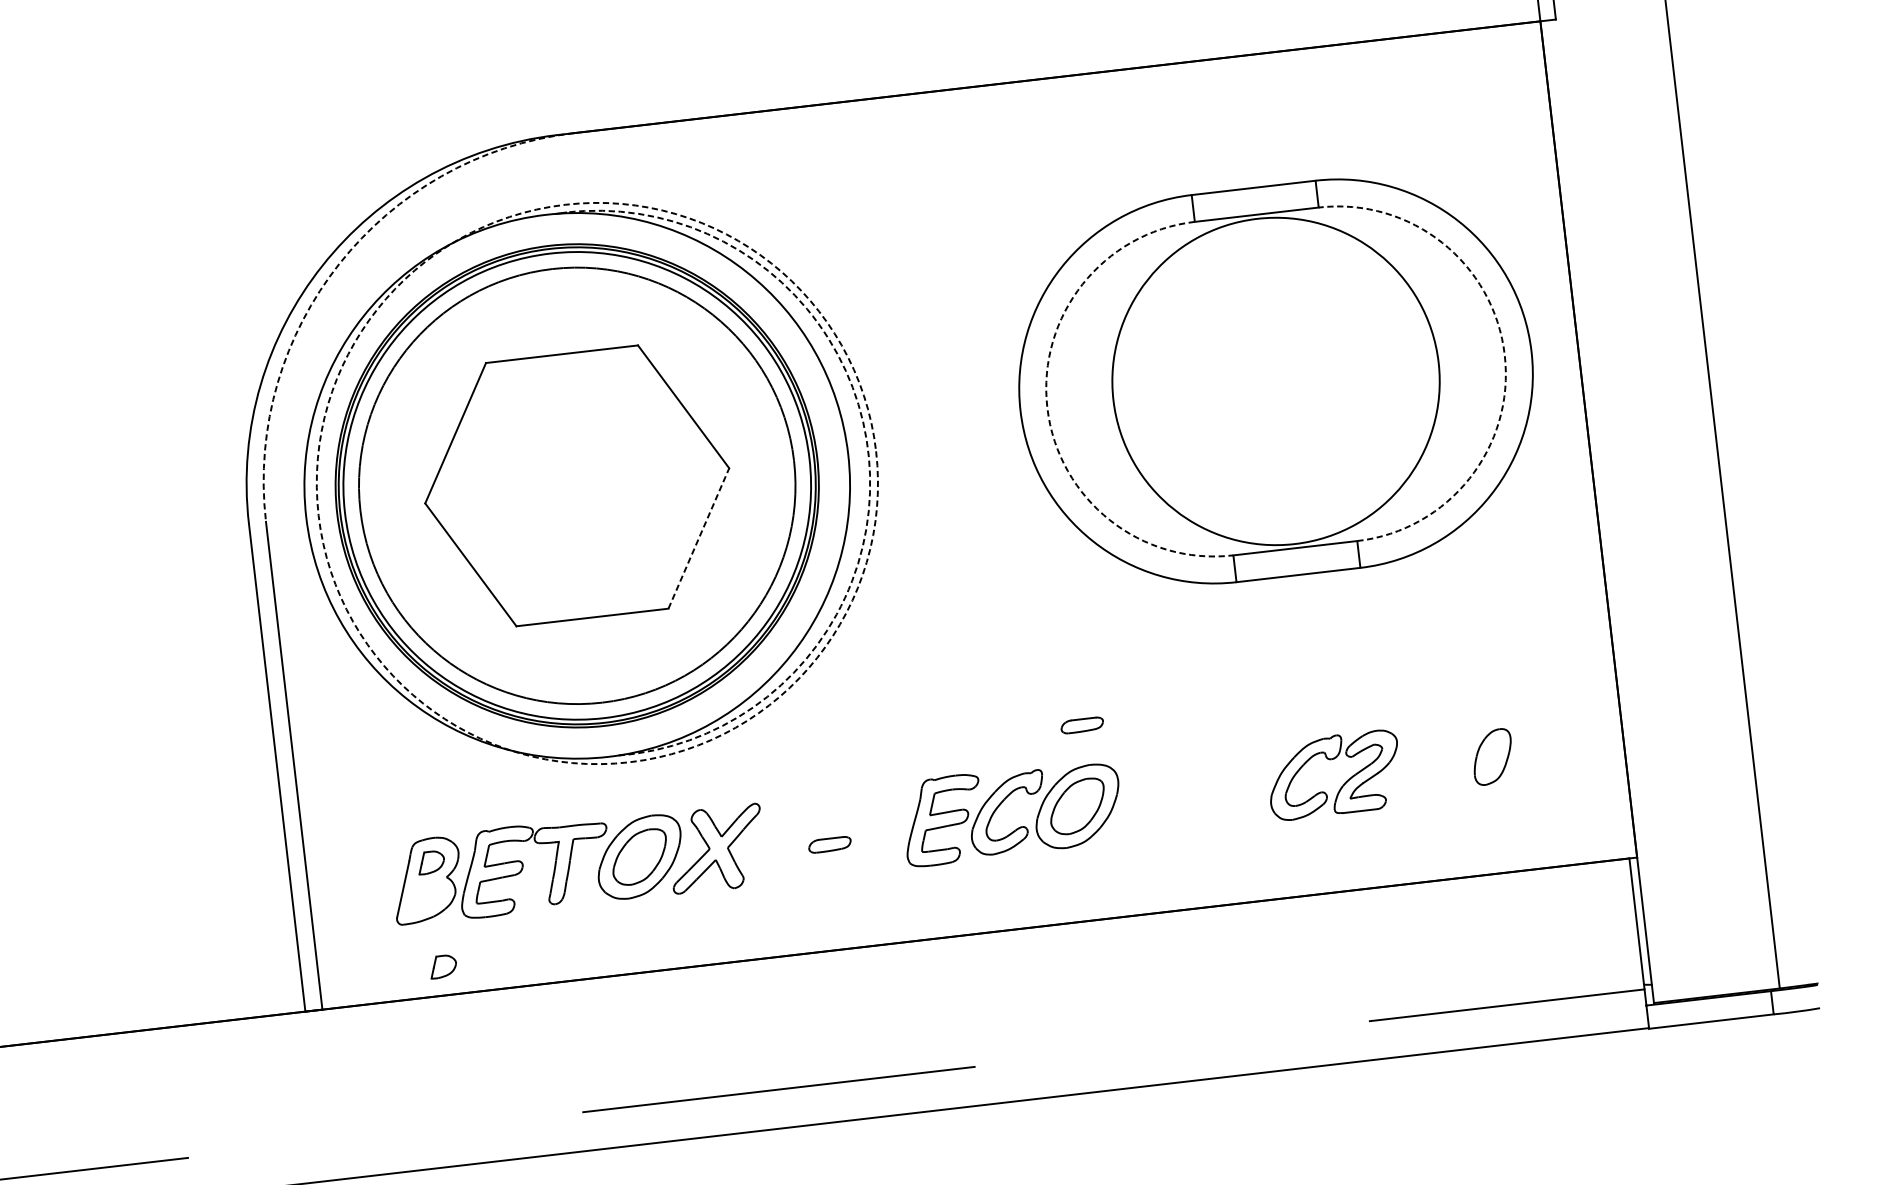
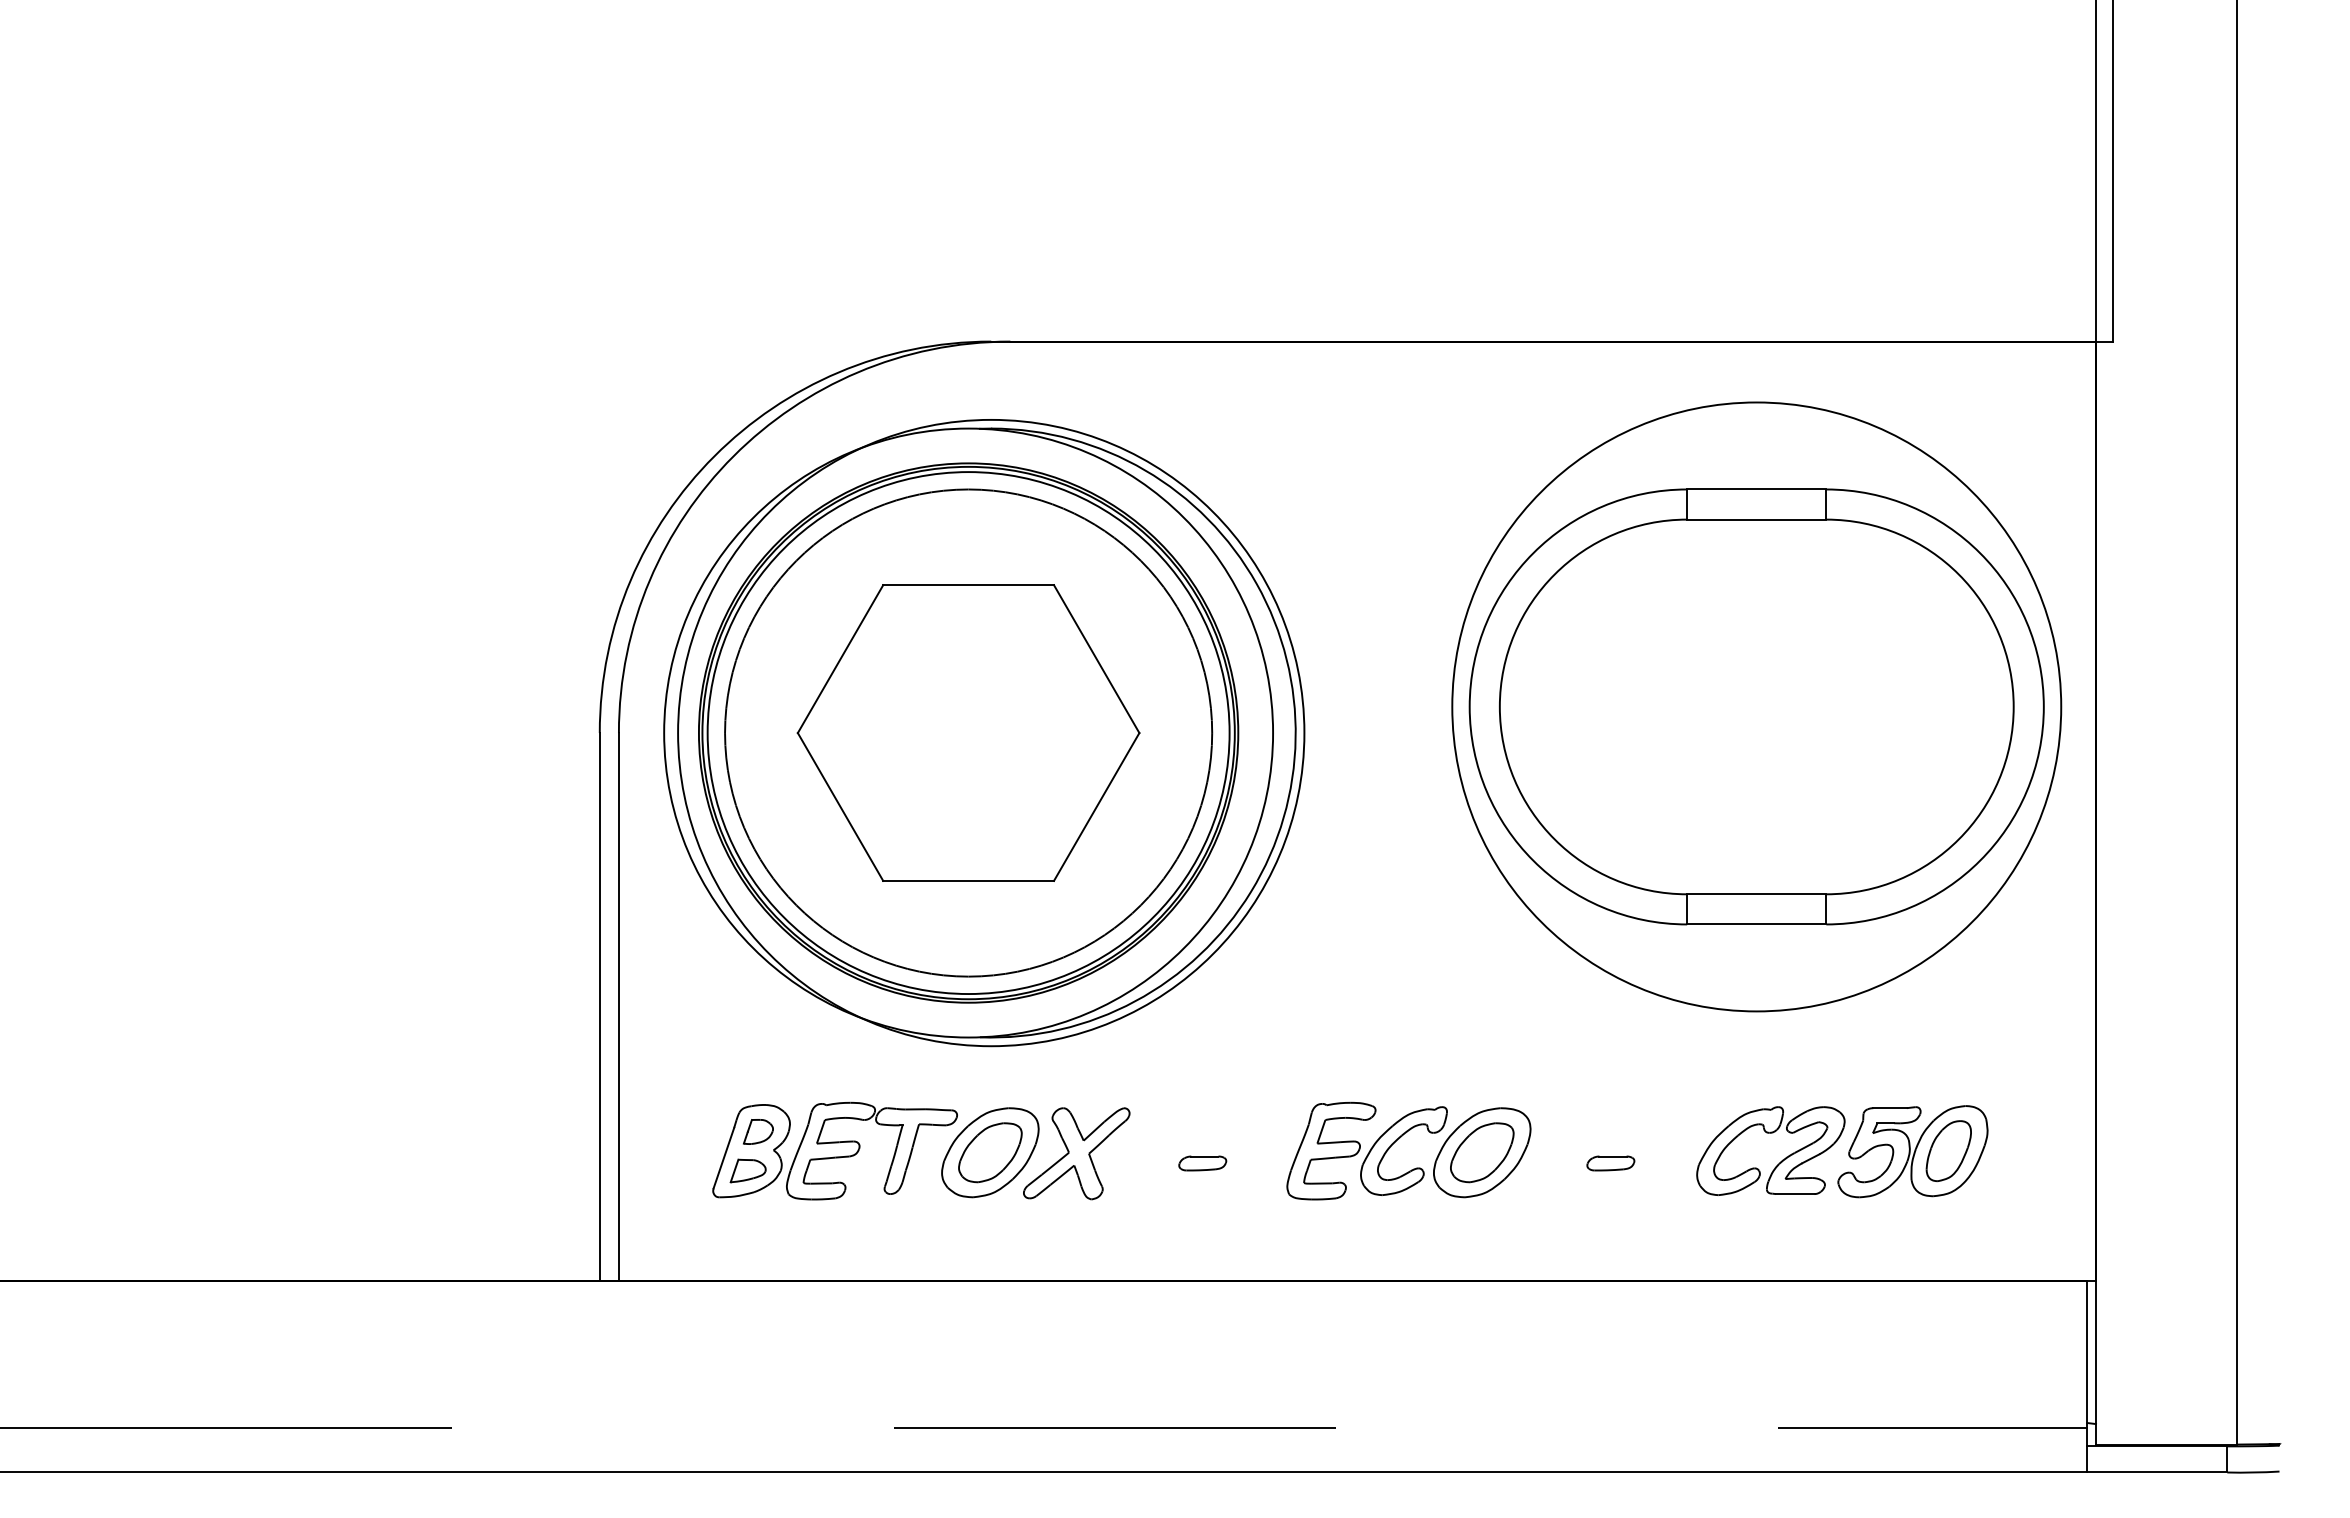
arc: (339, 263) -> (733, 456), dashed -> solid
arc: (1504, 354) -> (2013, 706), dashed -> solid
circle: (1275, 381) -> (1756, 706), size x1.67
arc: (1047, 407) -> (1499, 706), dashed -> solid
arc: (868, 457) -> (1295, 738), dashed -> solid
circle: (597, 483) -> (991, 732), dashed -> solid
line: (698, 538) -> (1096, 806), dashed -> solid
part: (1082, 725) -> (1610, 1163), moved
part: (1460, 761) -> (1912, 1151), added
part: (425, 897) -> (747, 1170), added
part: (443, 966) -> (758, 1248), removed

